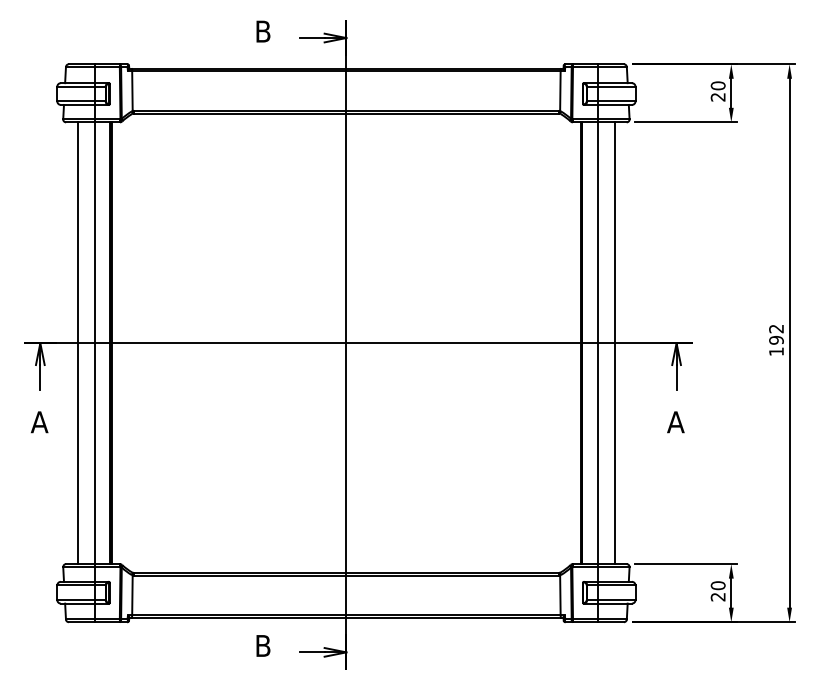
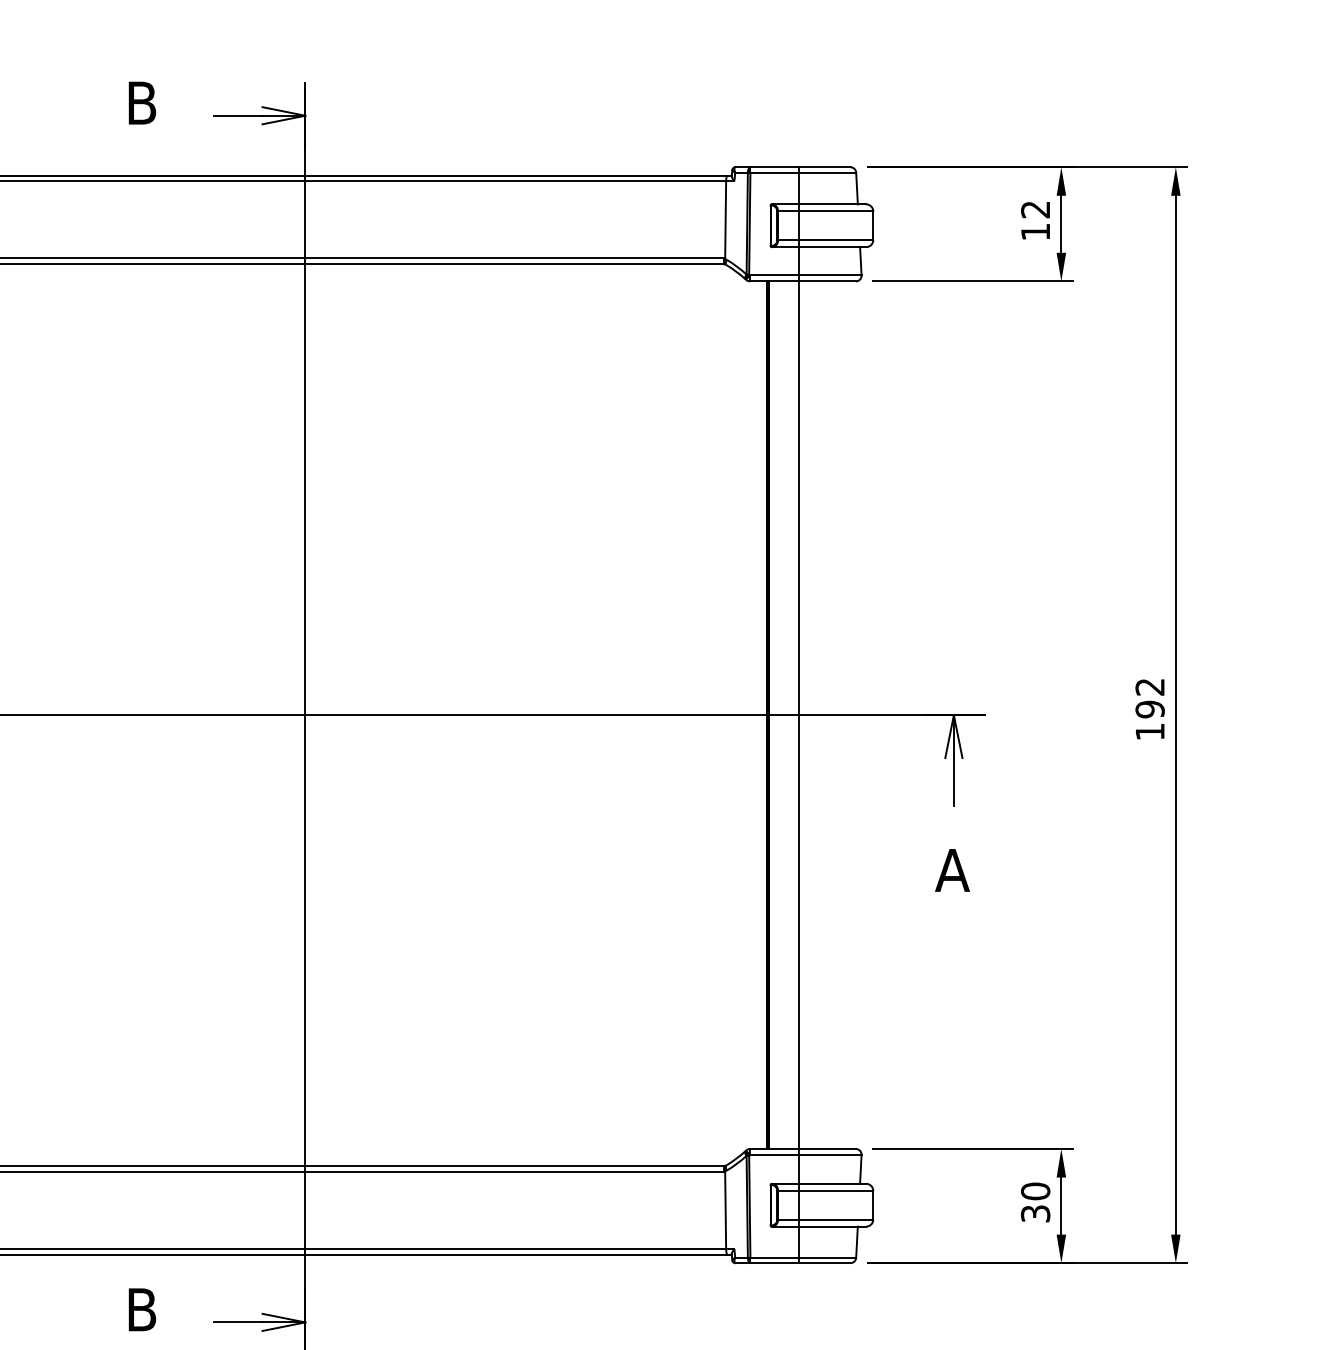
text: (717, 91) -> (1034, 220), 20 -> 12
line: (615, 343) -> (833, 715), removed
text: (718, 596) -> (1036, 1212), 20 -> 30

